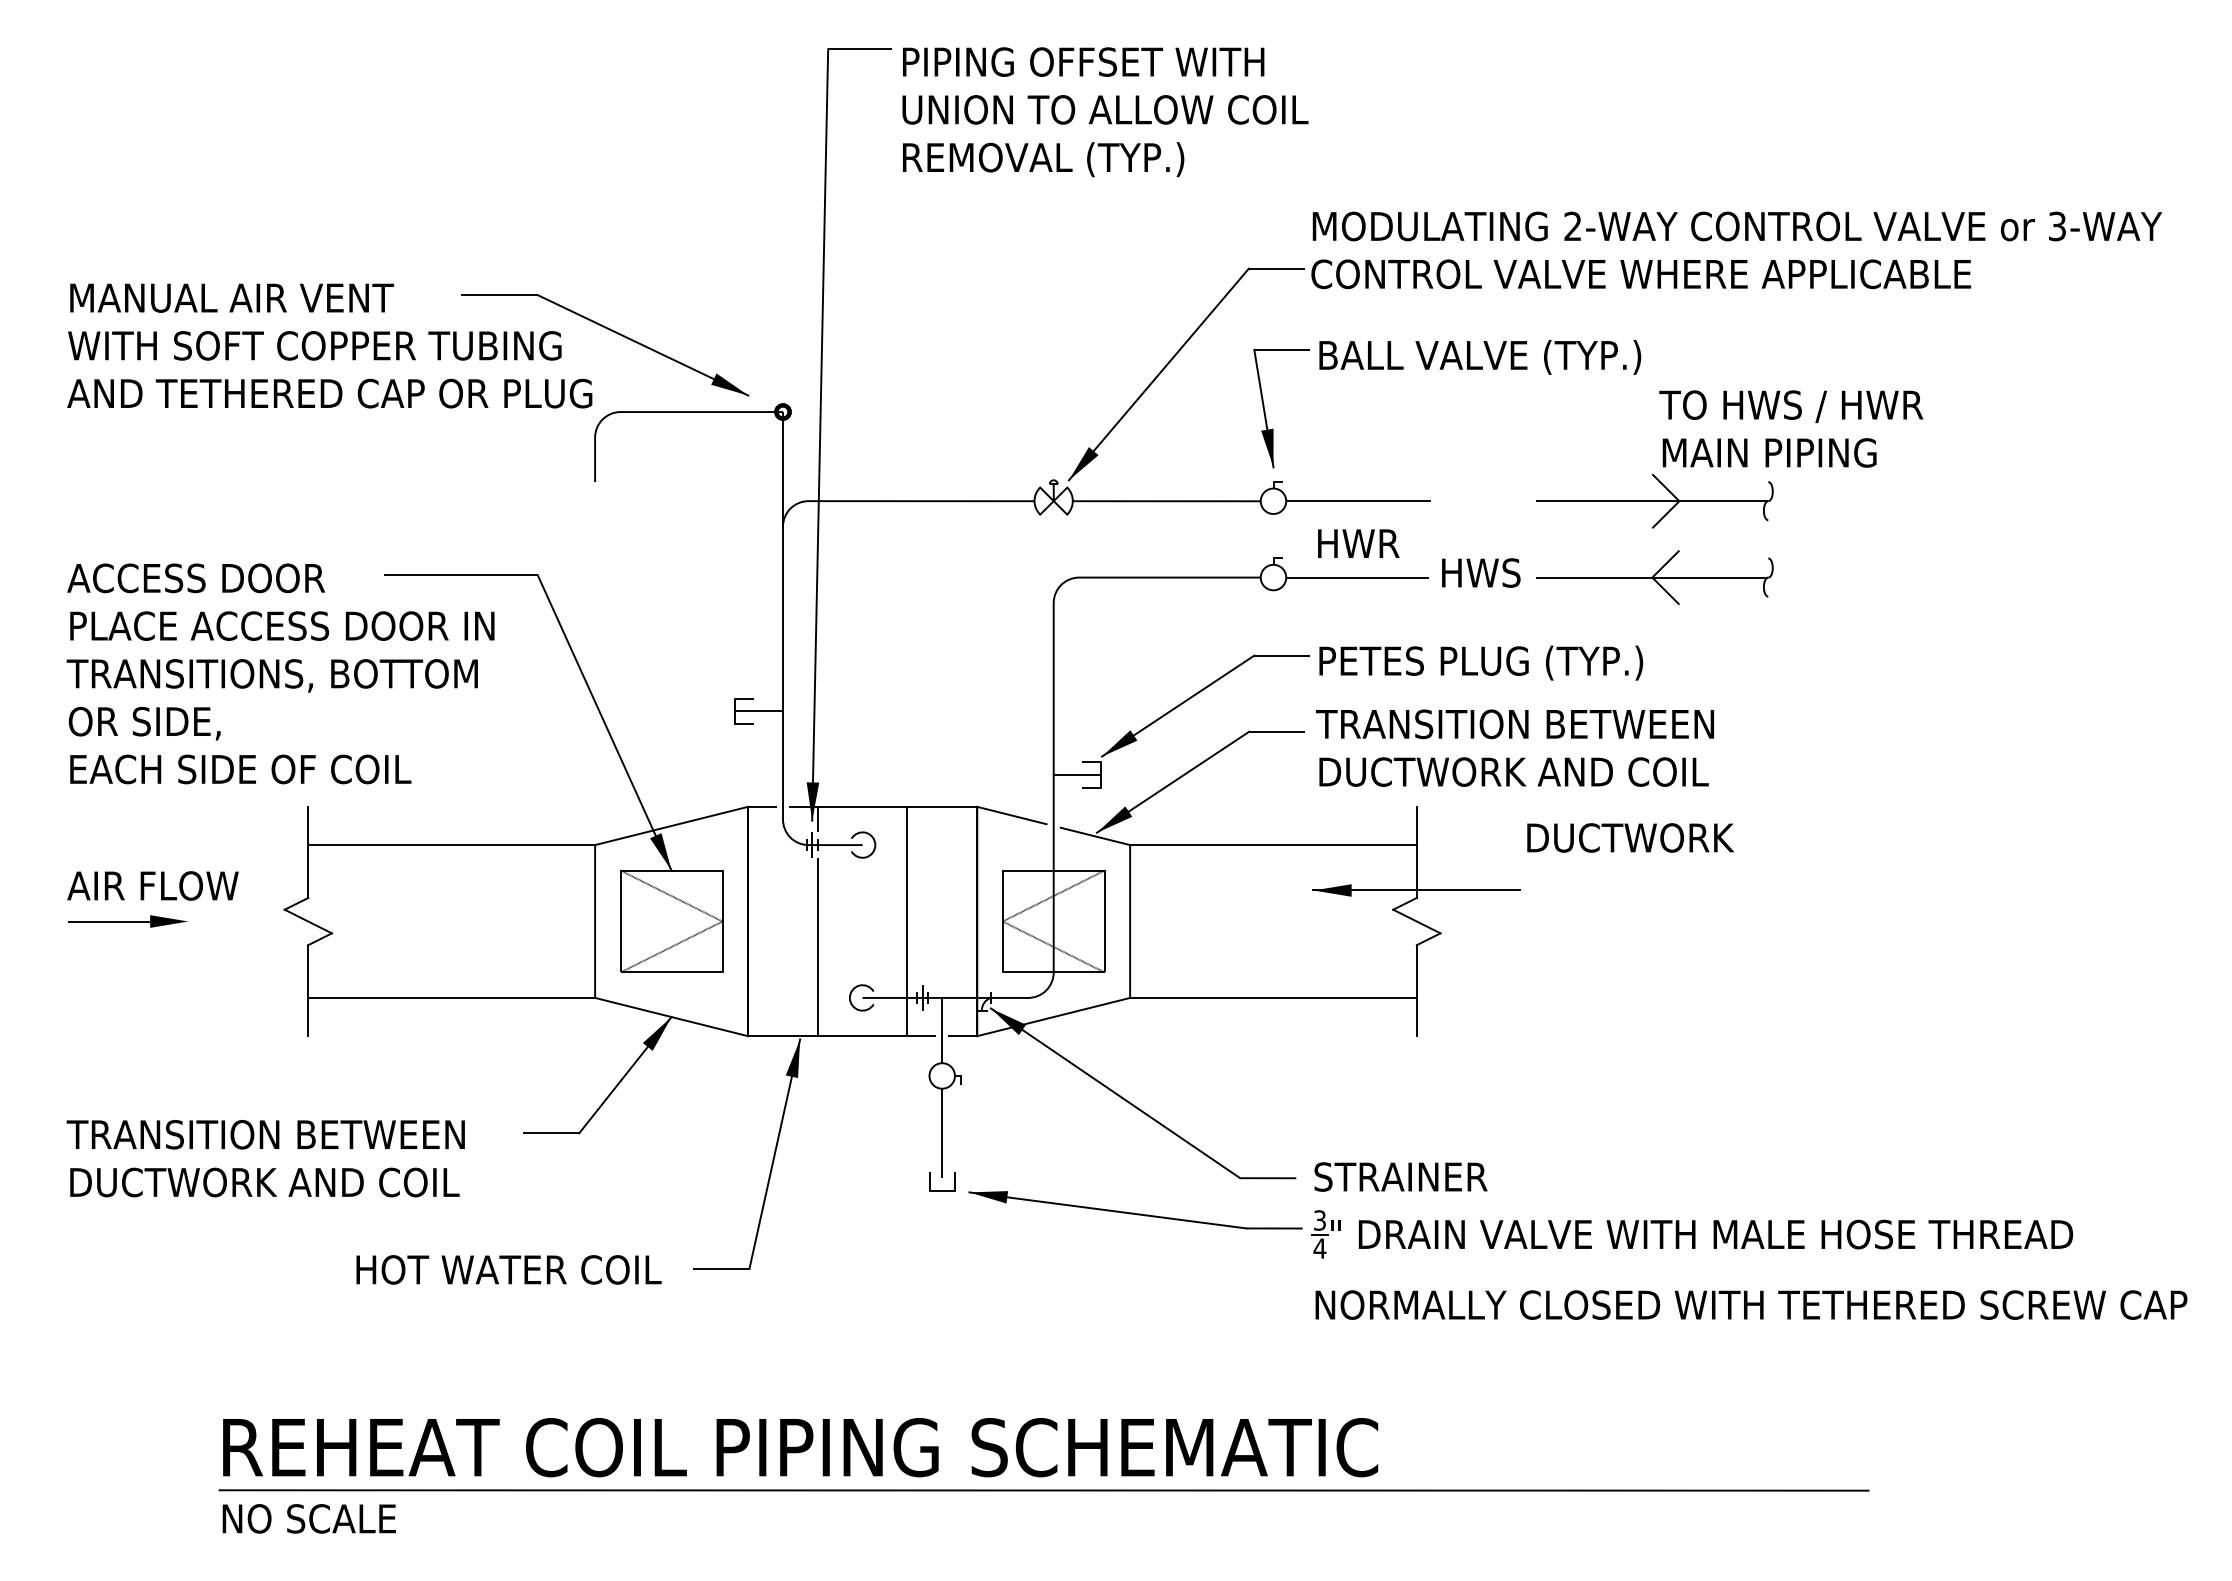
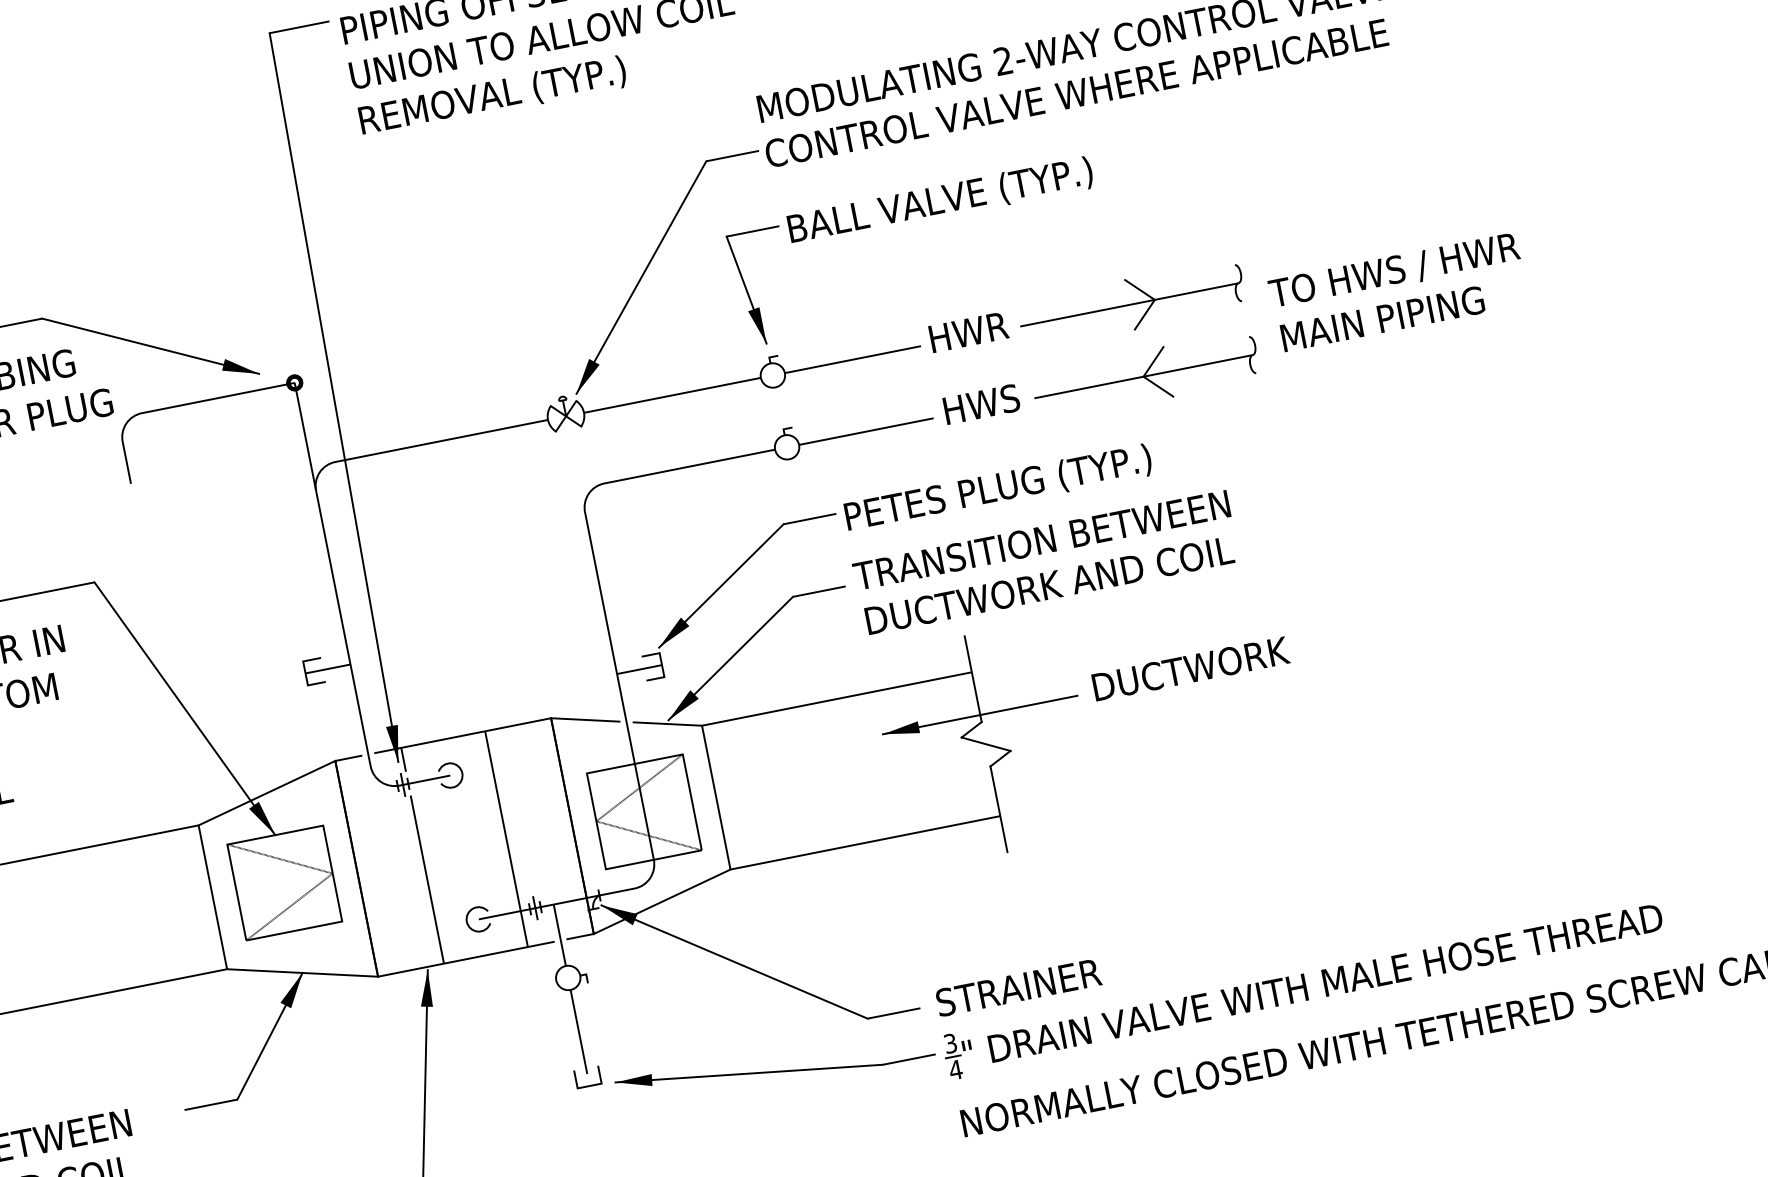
text: (1791, 428) -> (1398, 291), moved
text: (1358, 543) -> (968, 332), moved
text: (1630, 837) -> (1190, 668), moved

